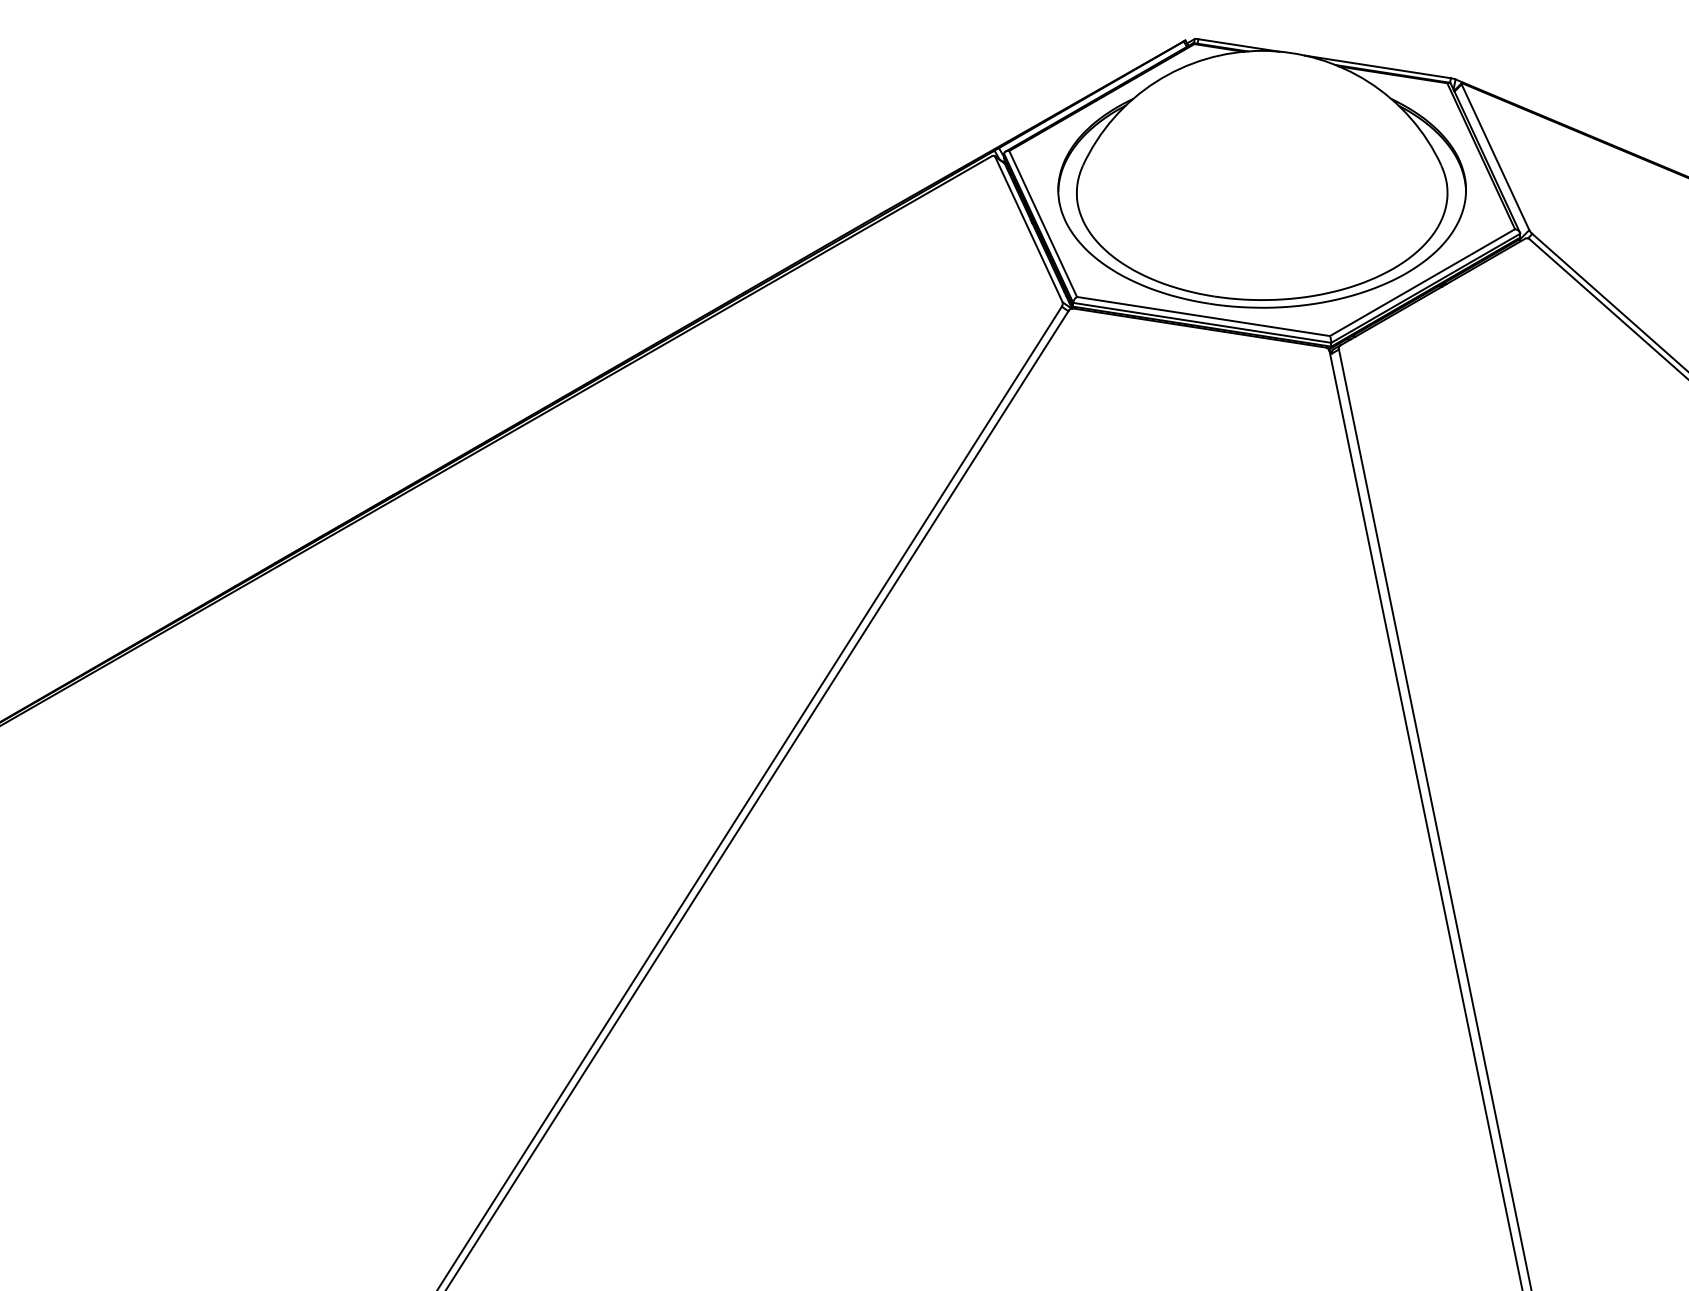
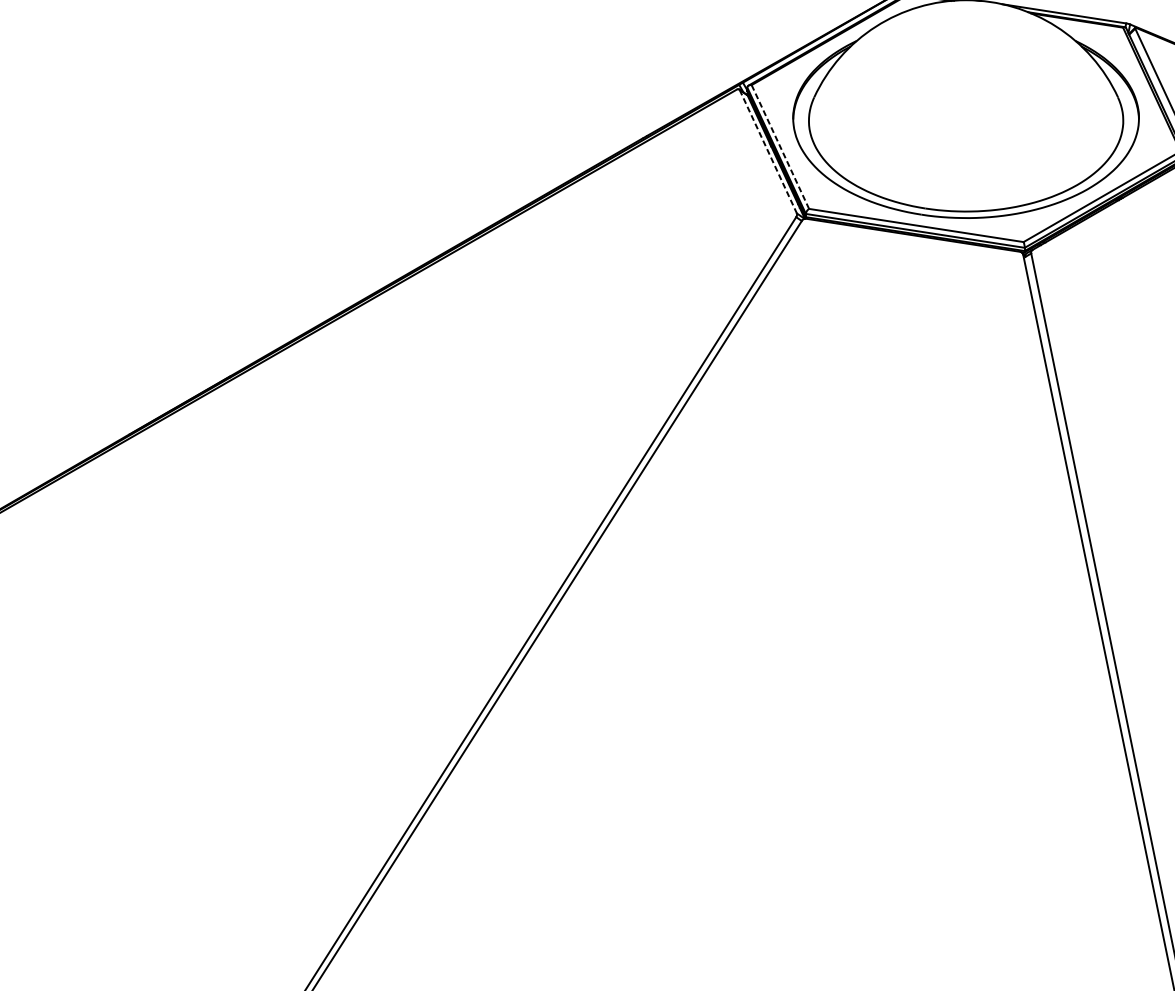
line: (1043, 224) -> (780, 147), solid -> dashed
line: (1029, 229) -> (768, 151), solid -> dashed

